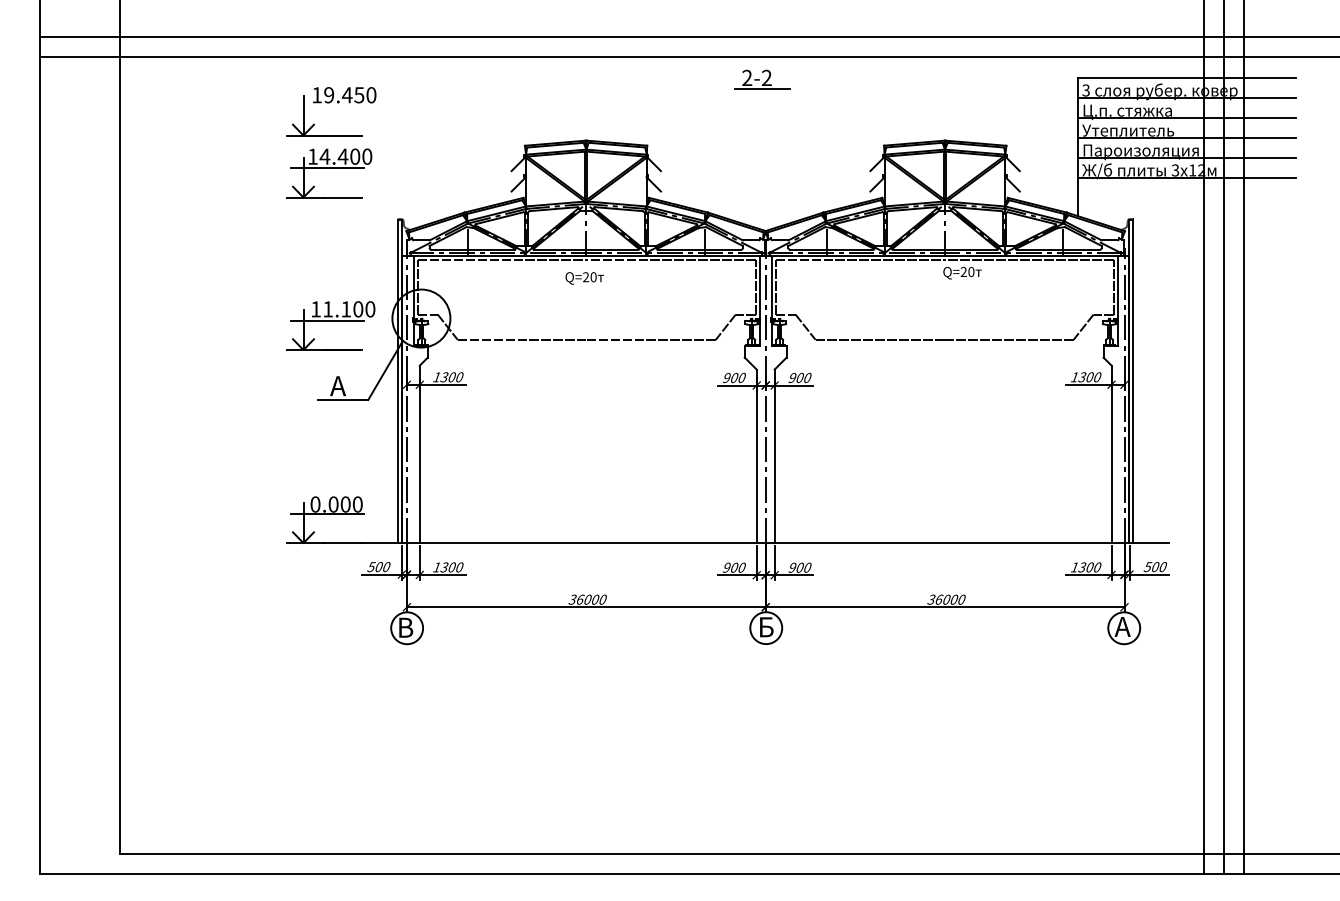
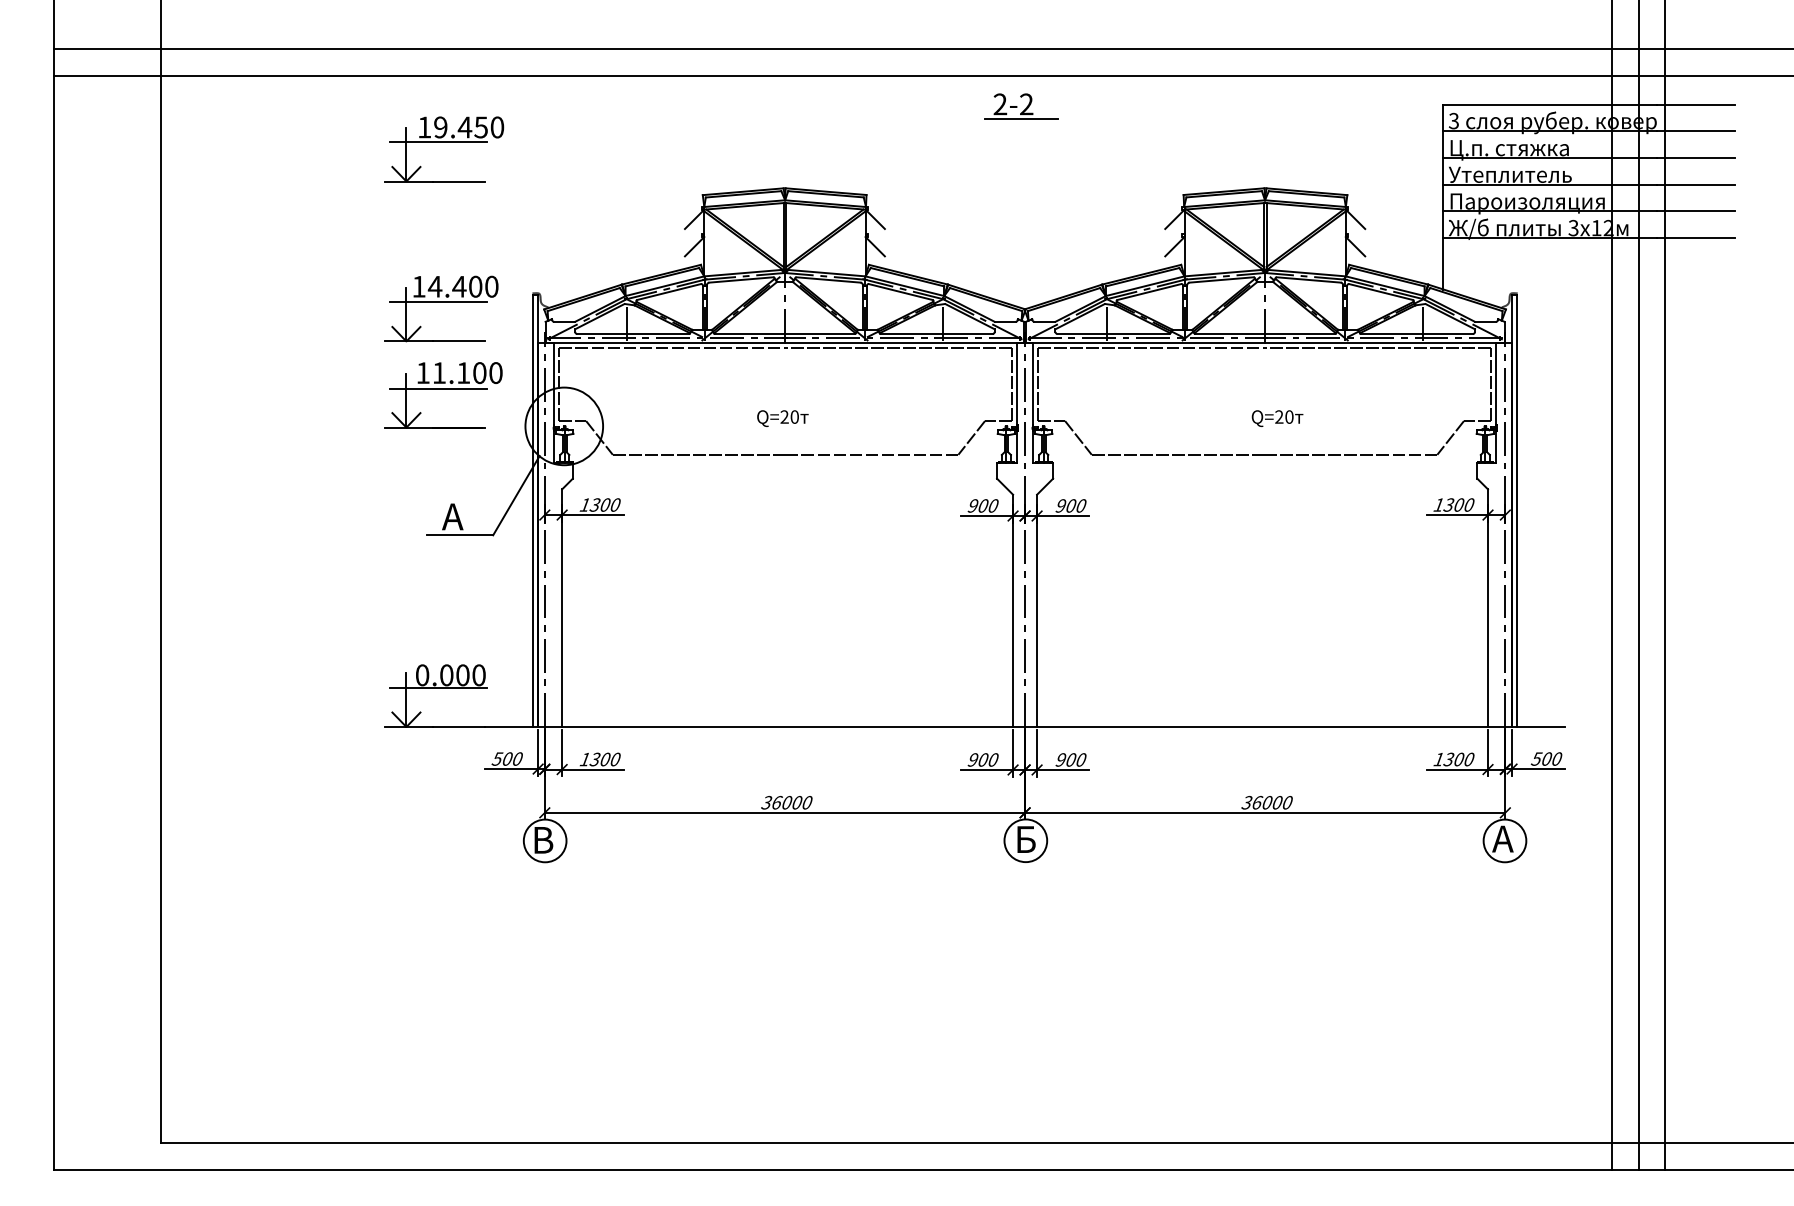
line: (327, 106) -> (438, 142), added
part: (329, 172) -> (441, 308), moved
text: (962, 273) -> (1277, 418), moved
text: (584, 278) -> (782, 418), moved
part: (331, 326) -> (443, 395), moved

